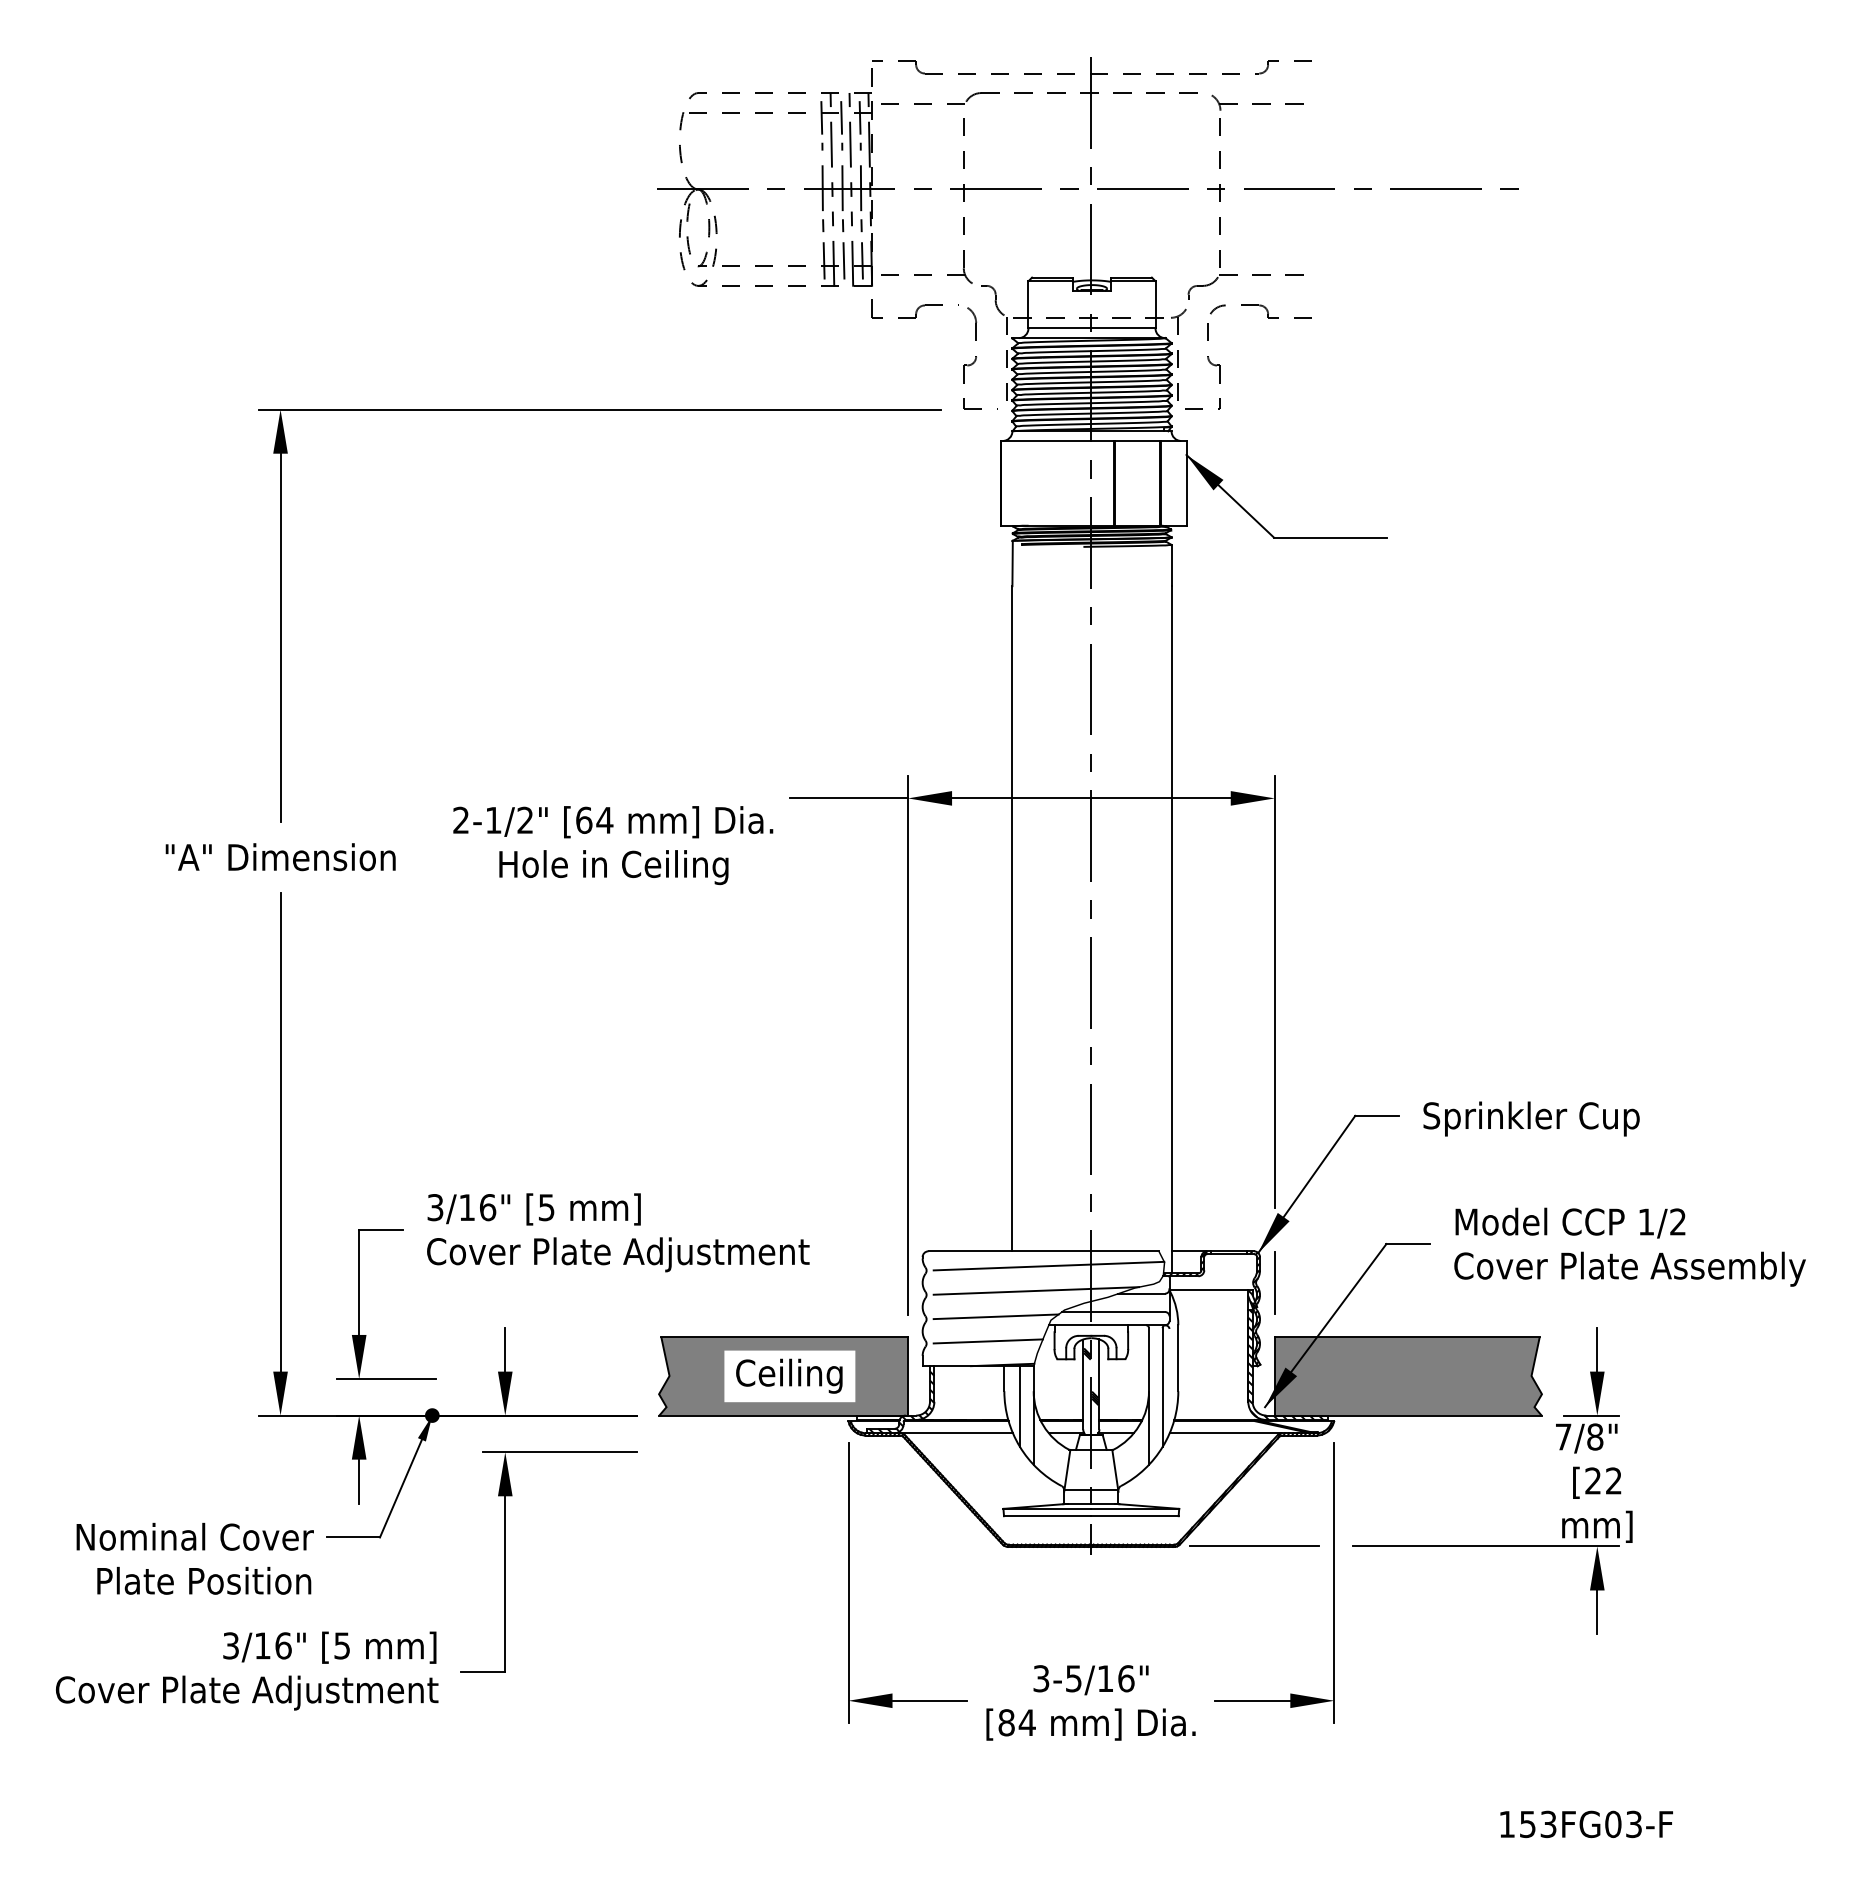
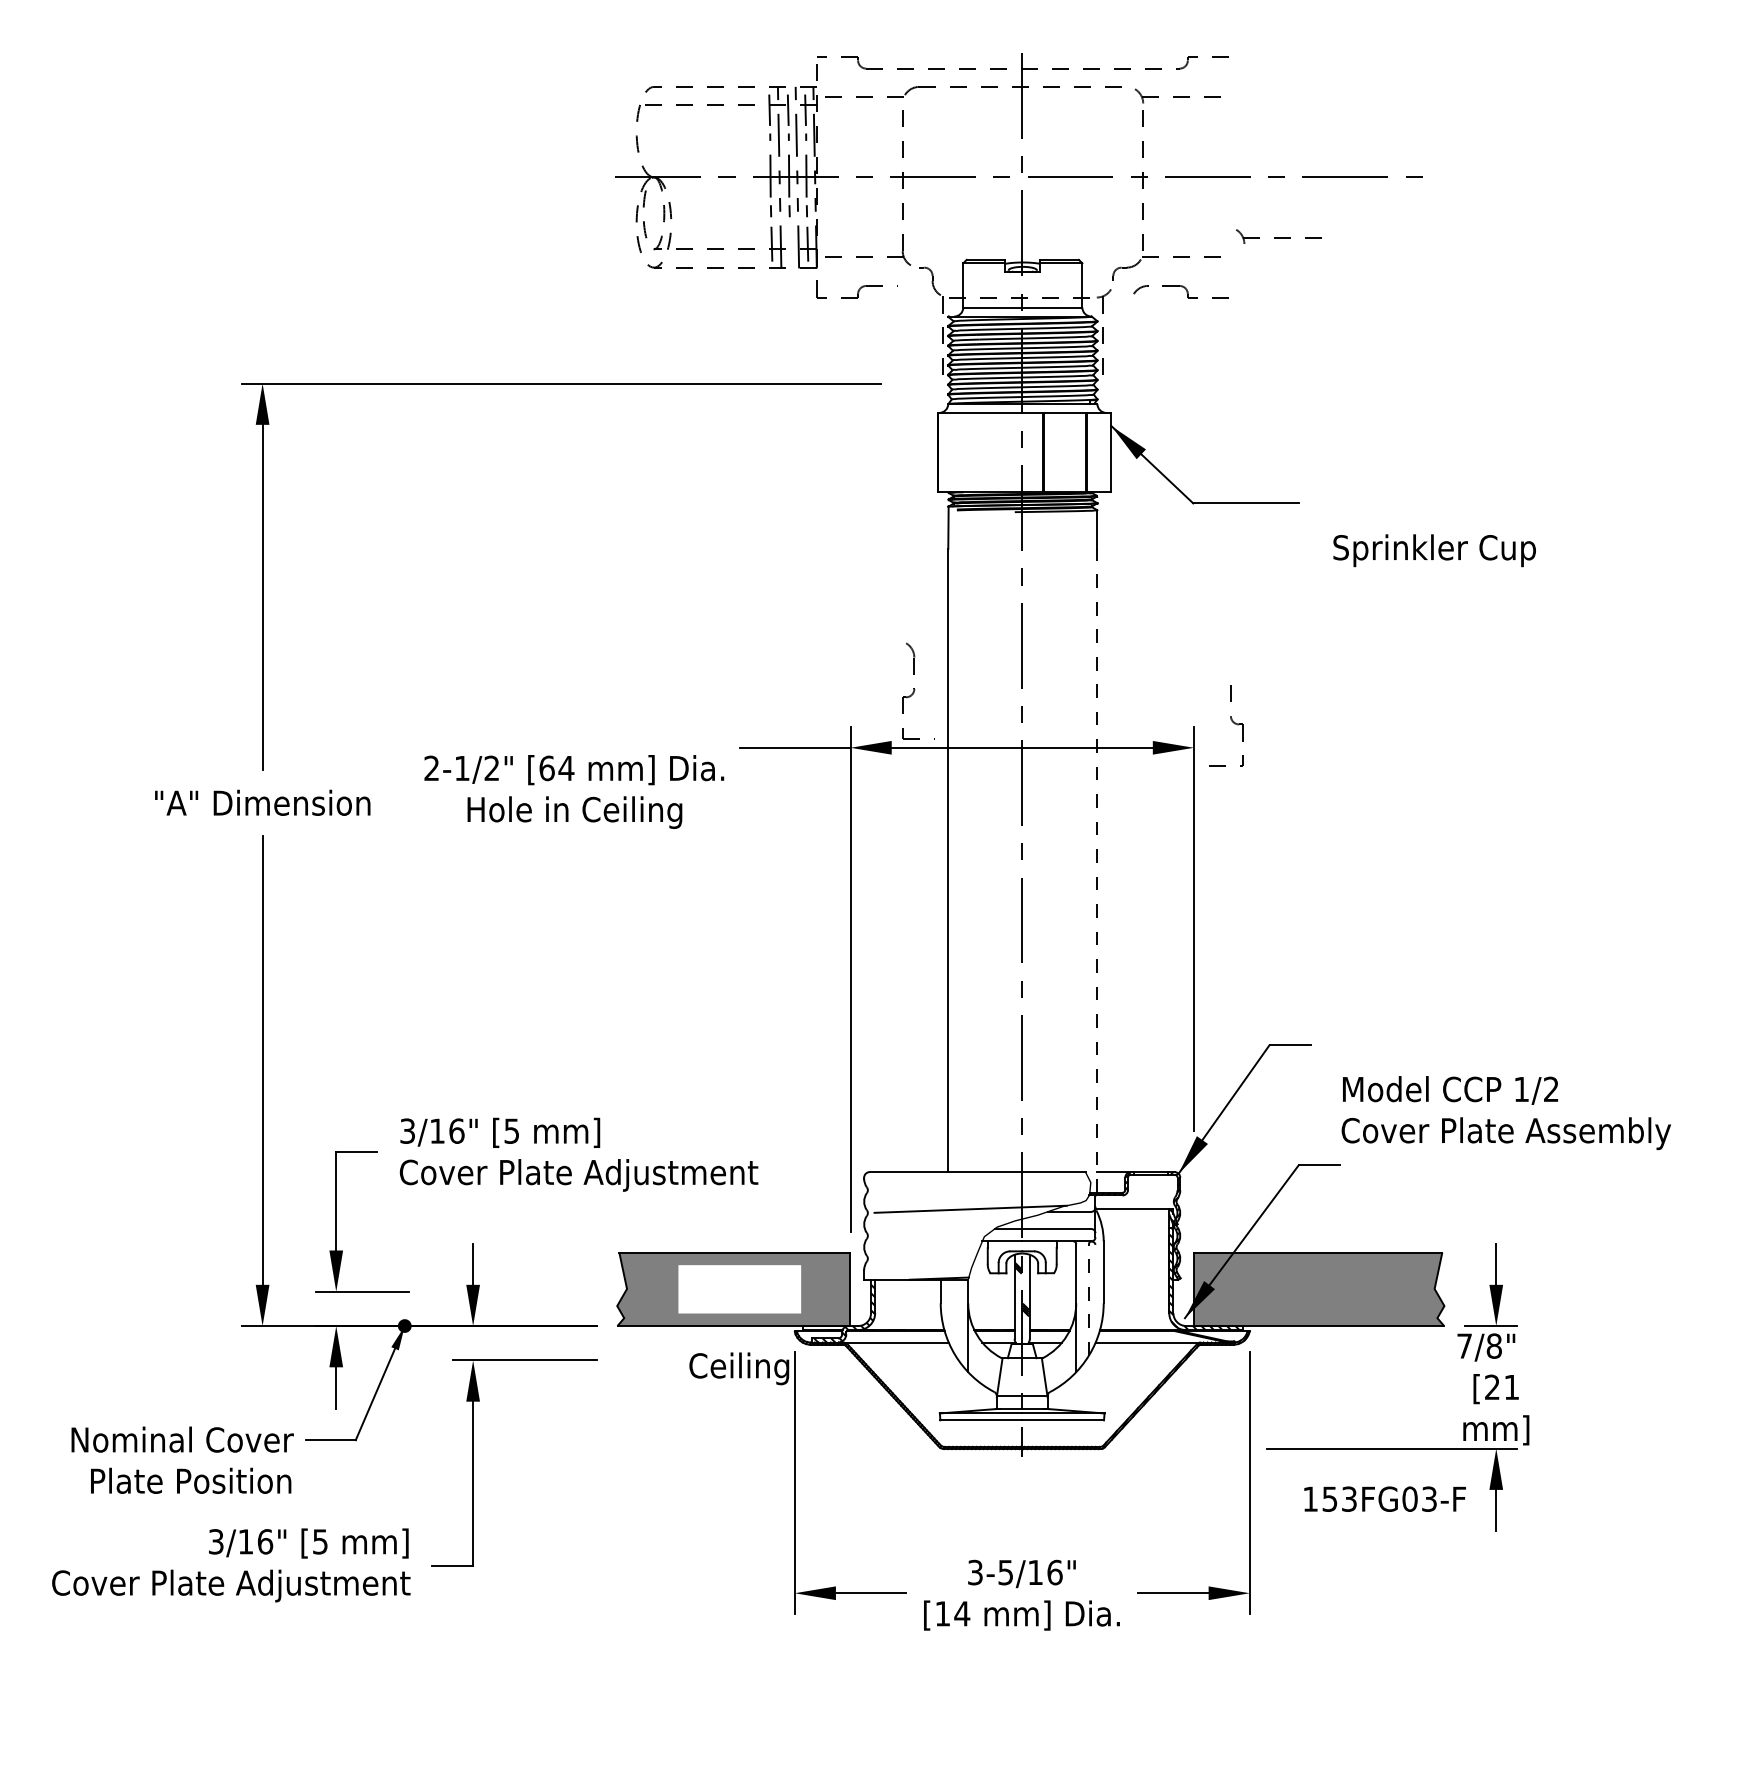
part: (1365, 252) -> (1279, 236), added
line: (843, 260) -> (790, 243), removed
part: (980, 358) -> (918, 690), moved
part: (1209, 363) -> (1232, 722), moved
line: (1171, 929) -> (1097, 870), solid -> dashed
text: (1531, 1118) -> (1434, 550), moved
text: (1629, 1246) -> (1505, 1112), moved
line: (1048, 1265) -> (982, 1185), removed
line: (1274, 1283) -> (1193, 1202), removed
line: (995, 1316) -> (932, 1233), removed
line: (987, 1341) -> (924, 1256), removed
text: (789, 1375) -> (739, 1368), moved
line: (1162, 1387) -> (1088, 1299), solid -> dashed
line: (1020, 1406) -> (955, 1317), removed
text: (1613, 1480) -> (1511, 1386), [22 -> [21
line: (1253, 1546) -> (1174, 1448), removed
text: (1006, 1722) -> (942, 1613), [84 -> [14
text: (1586, 1824) -> (1384, 1499), moved

